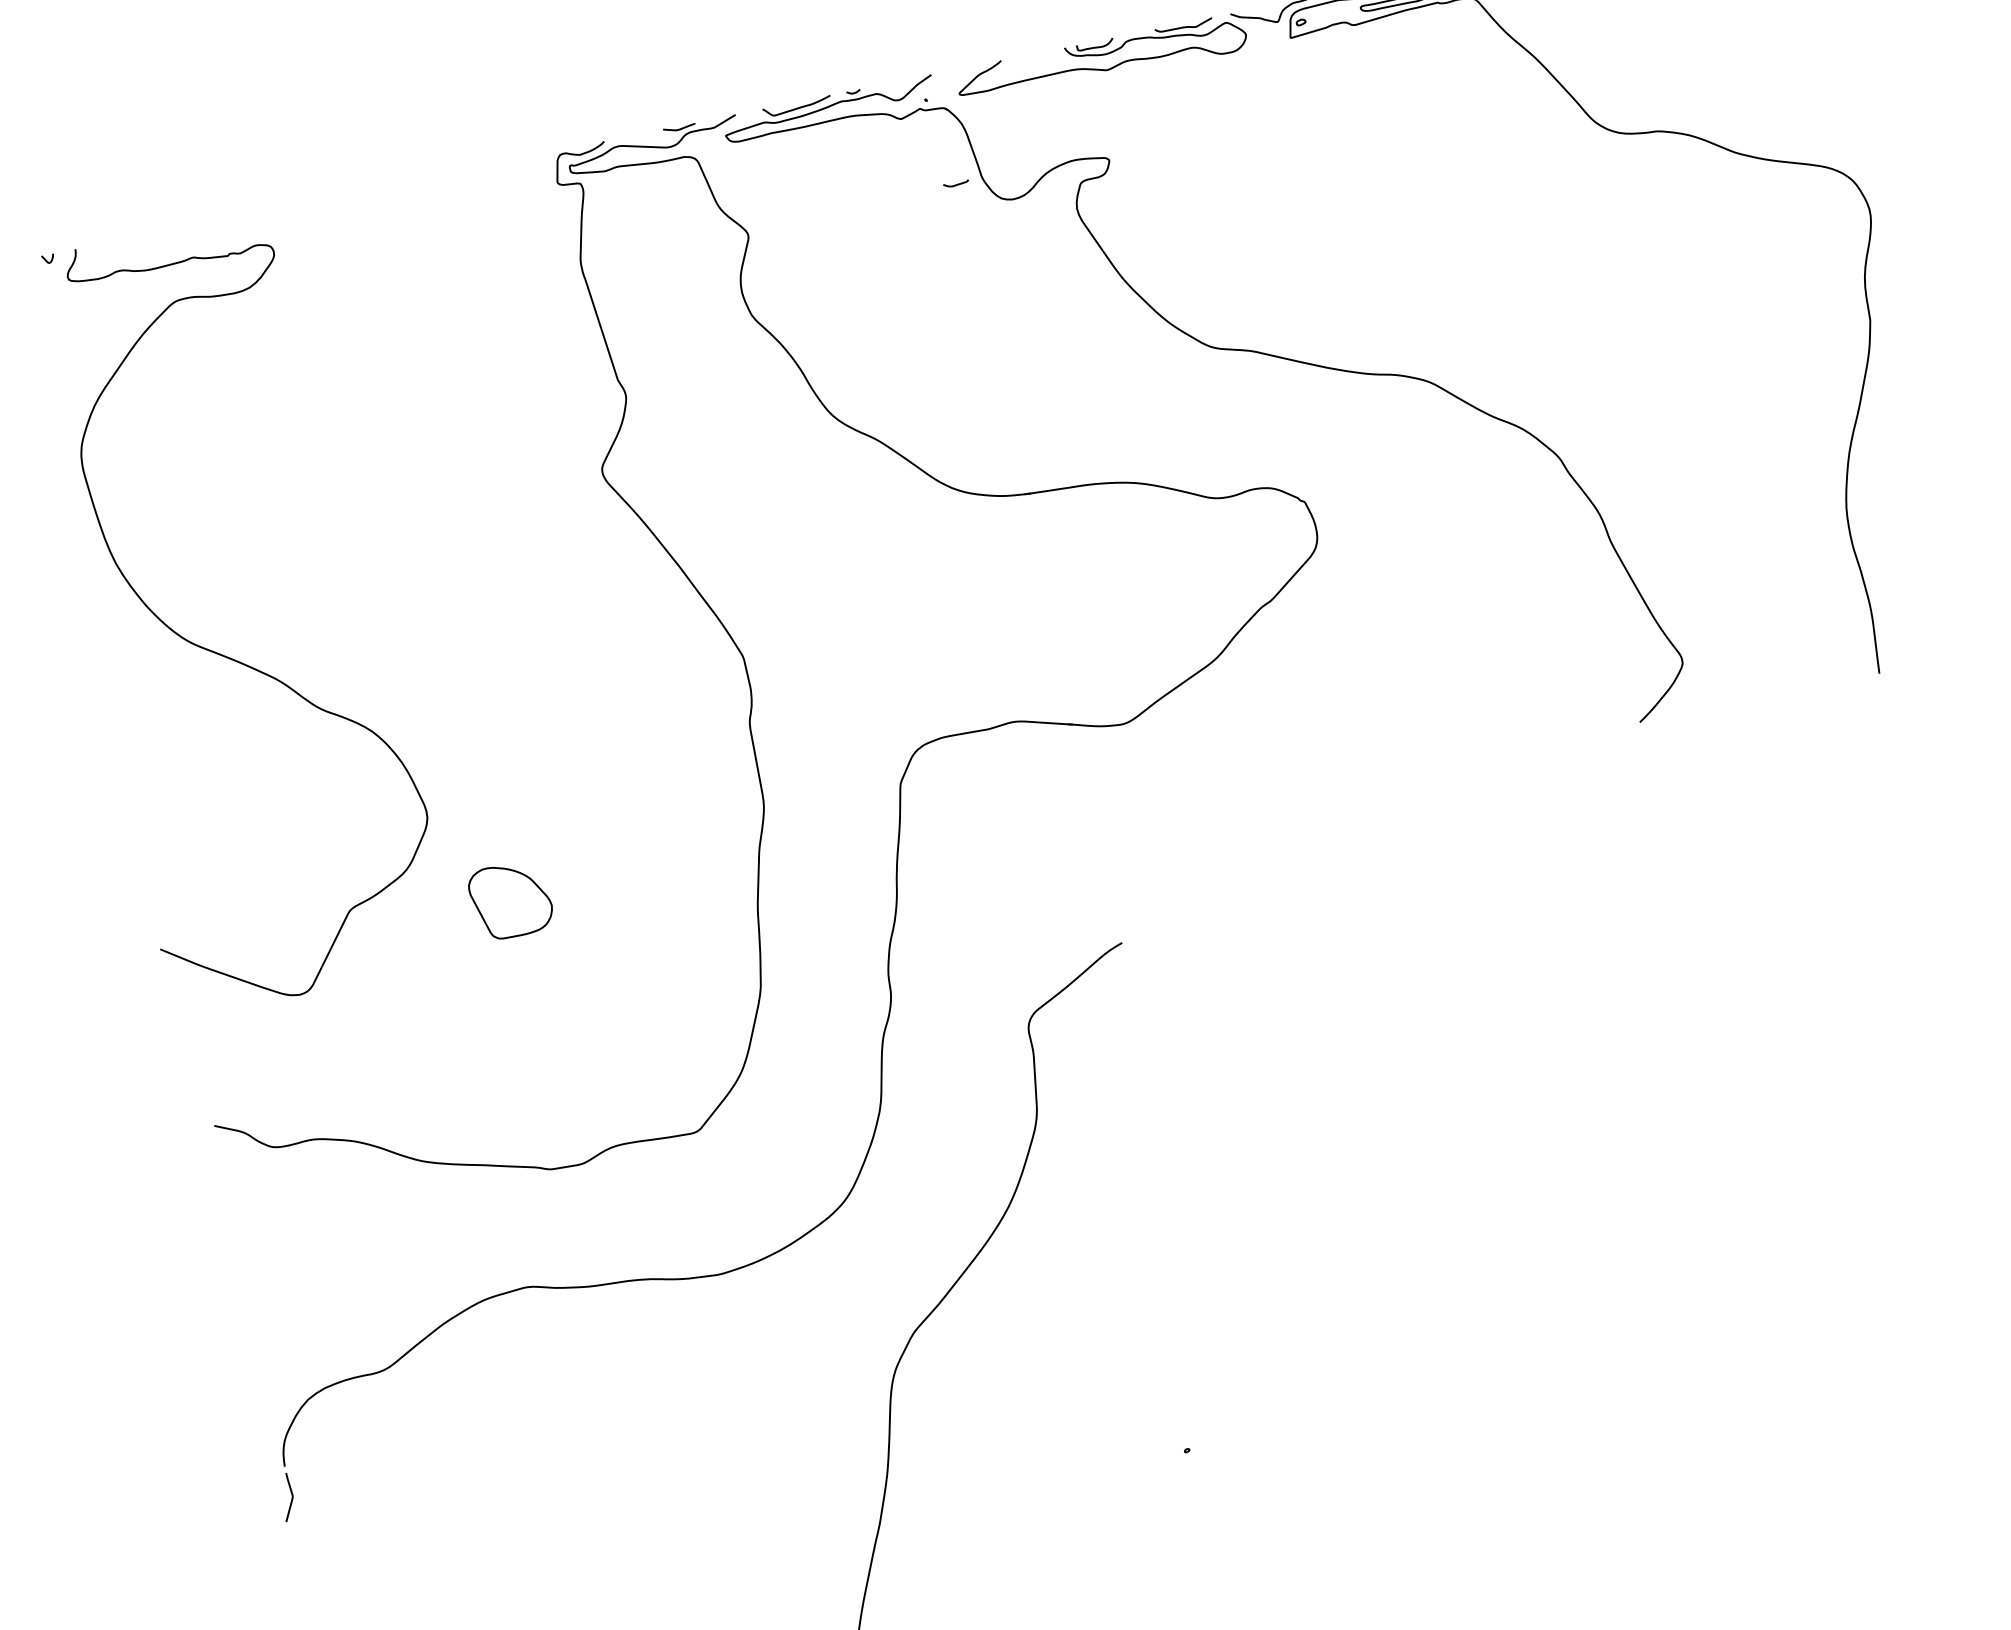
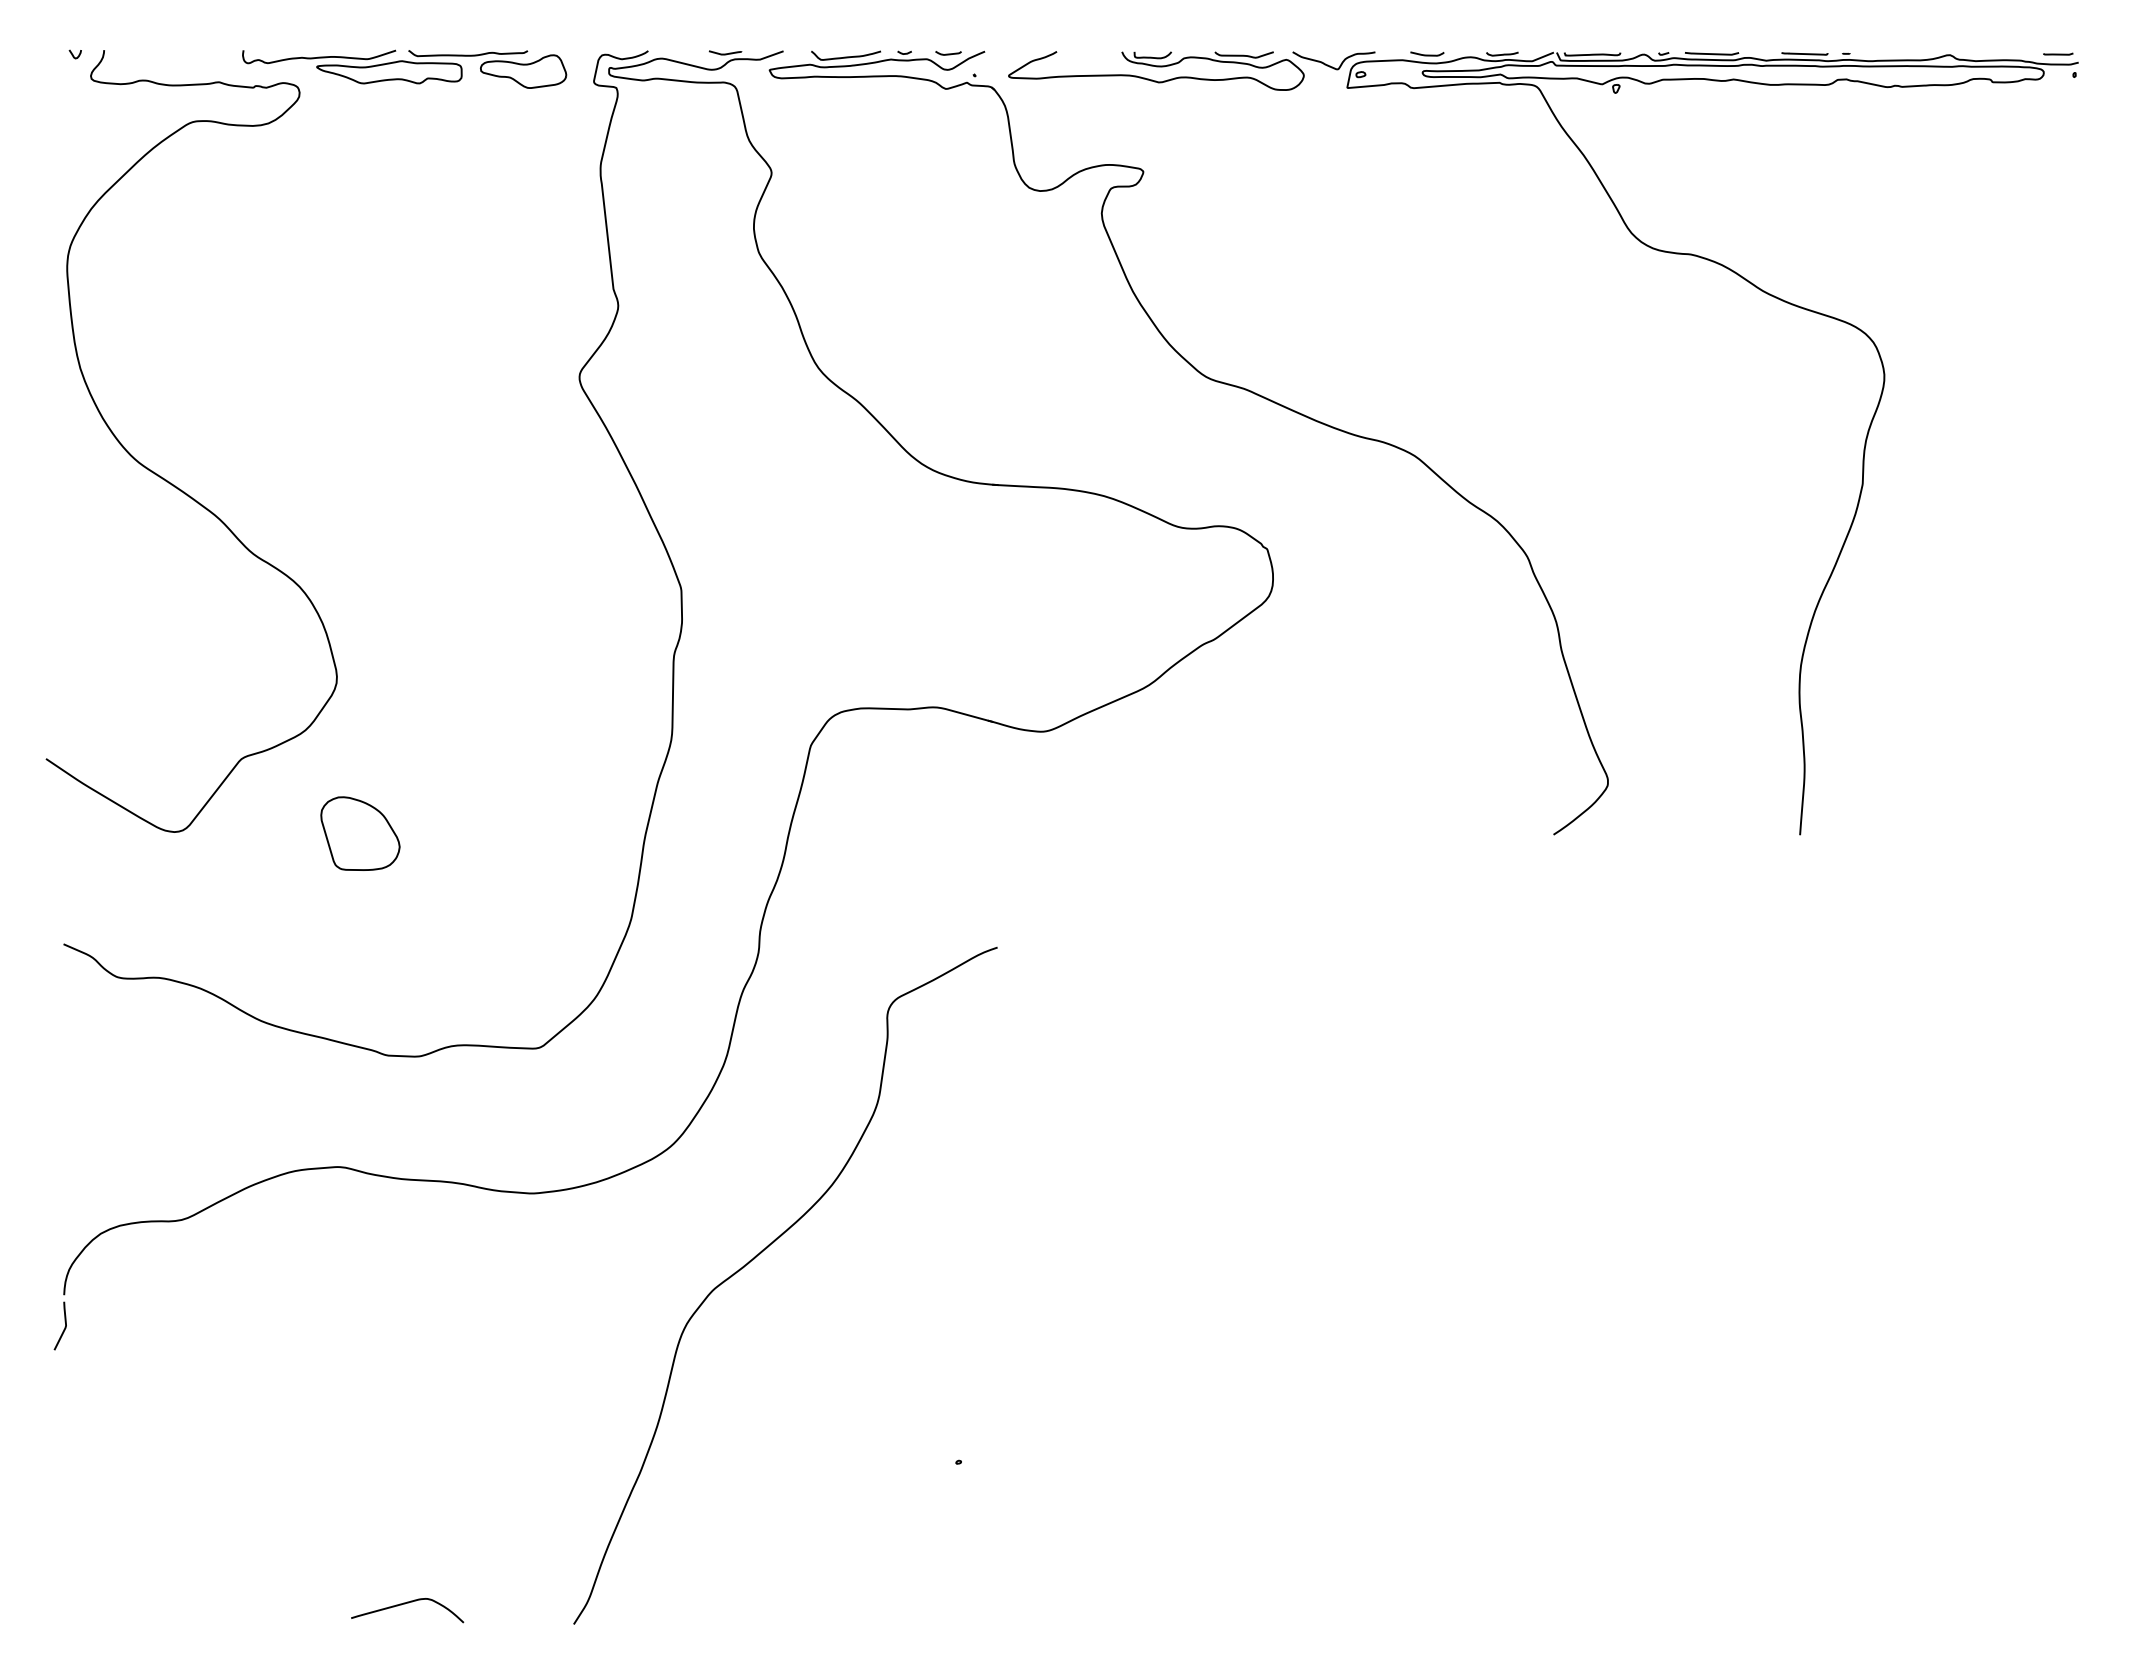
curve: (956, 184) -> (948, 53), moved
part: (370, 207) -> (404, 68), added
part: (511, 900) -> (360, 833), moved

